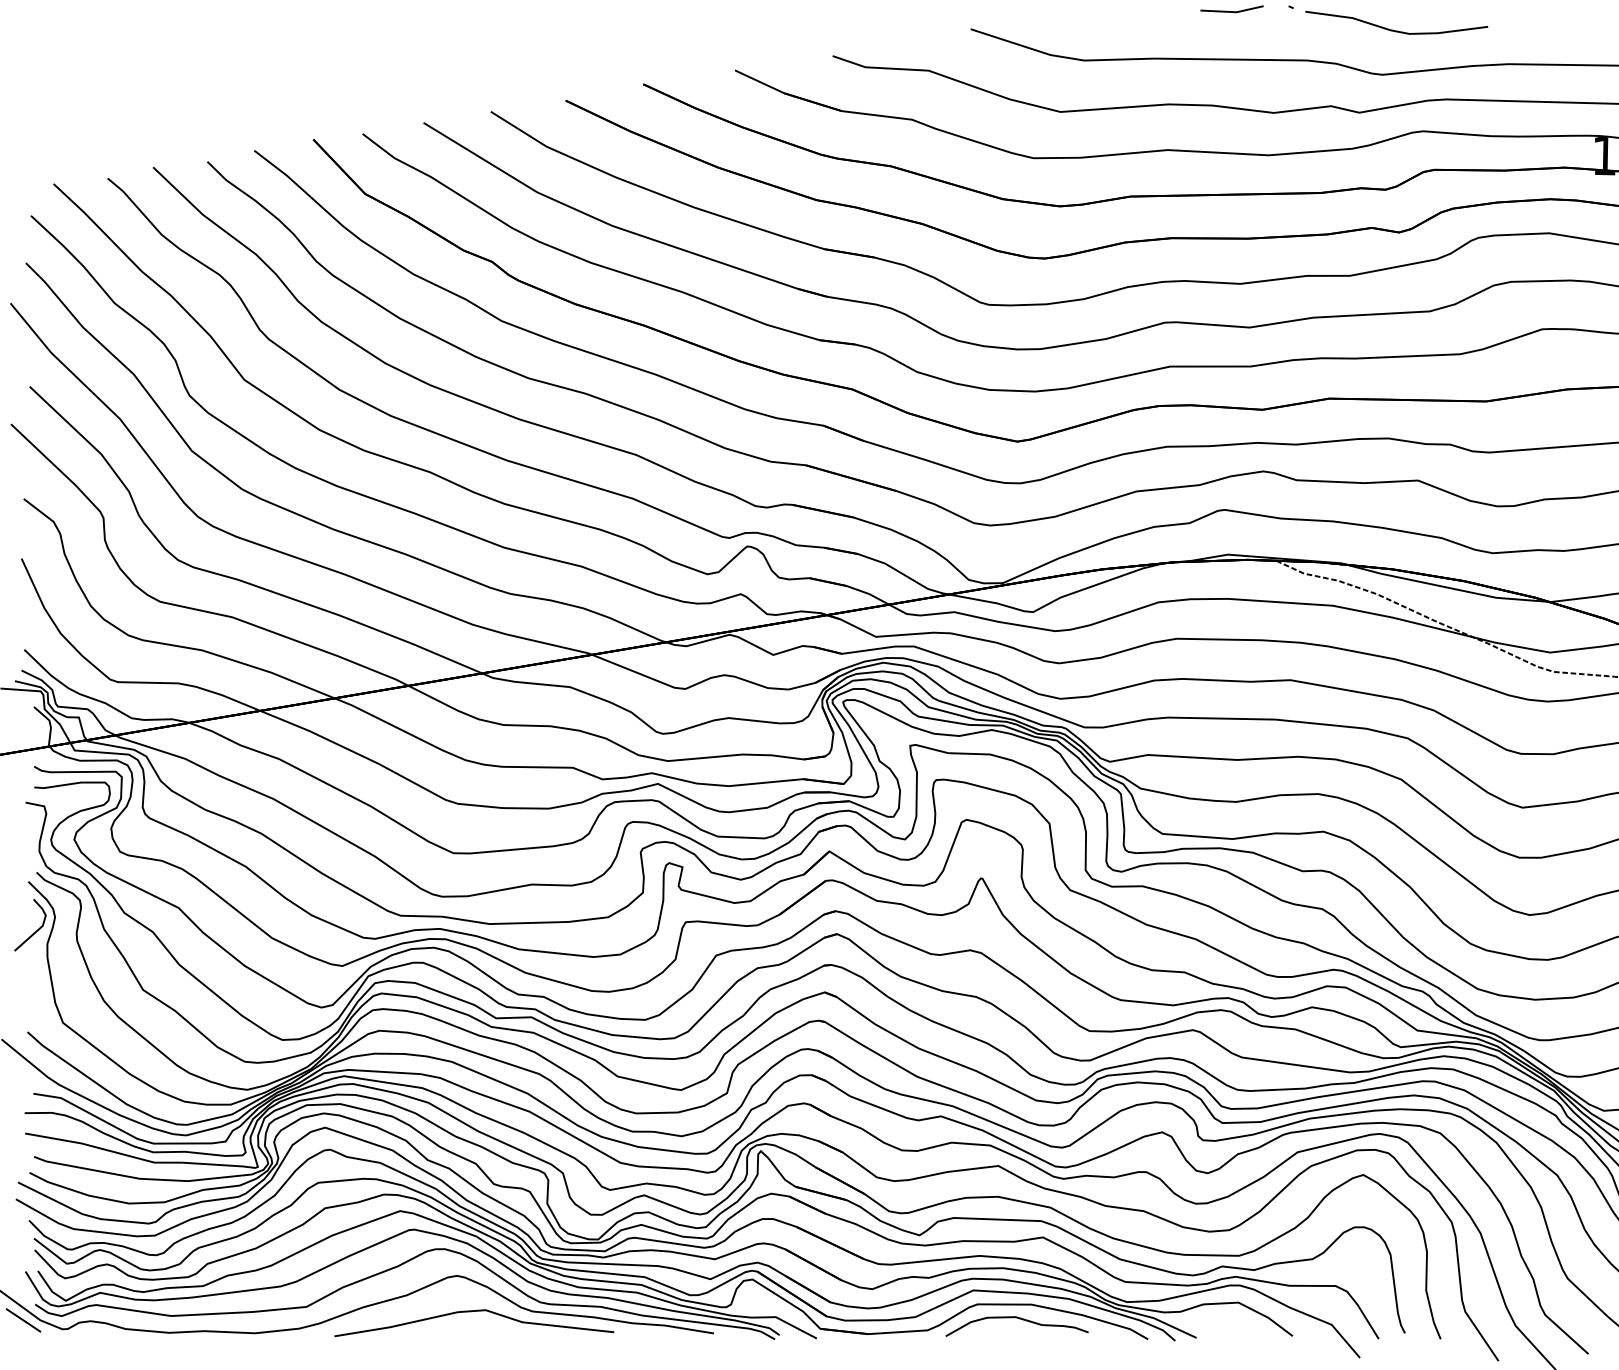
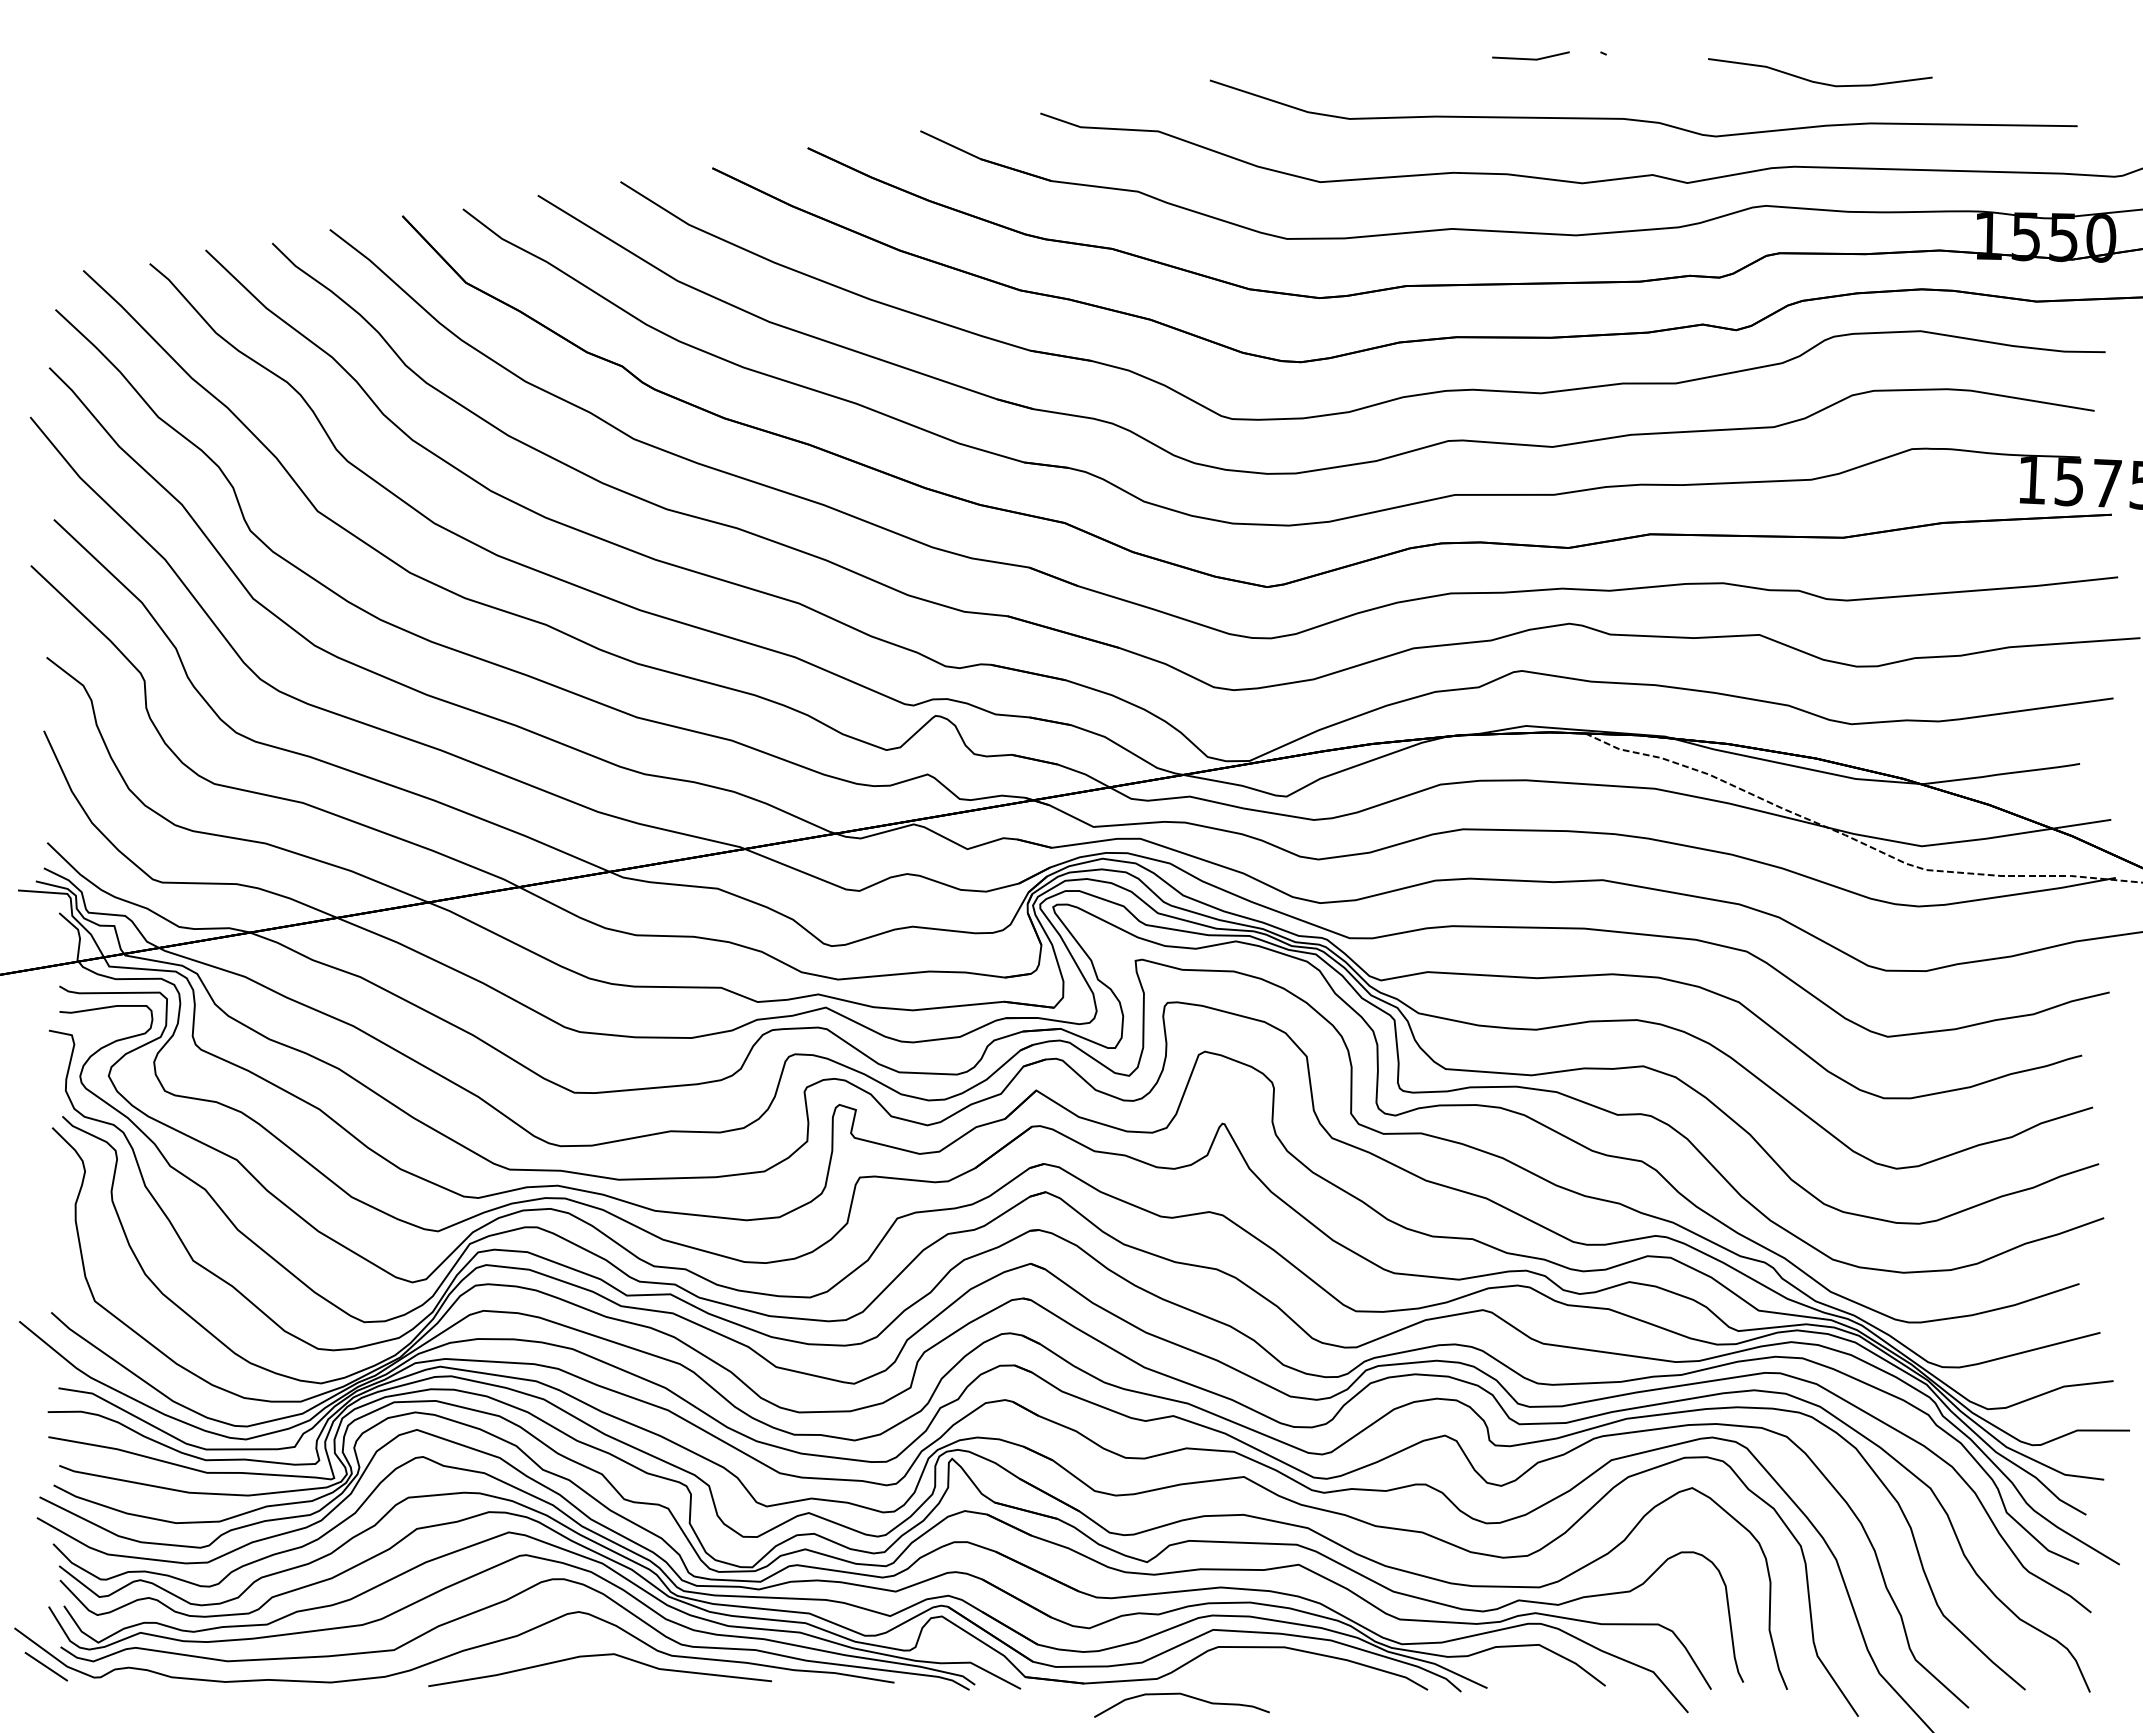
curve: (1394, 30) -> (1817, 81), moved
line: (35, 931) -> (61, 1188), removed
curve: (1020, 1319) -> (1185, 1696), moved

